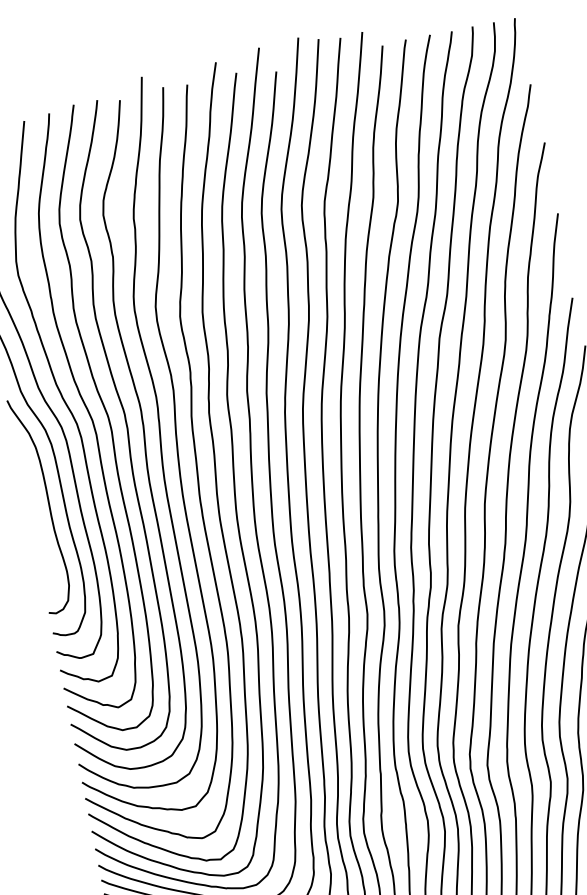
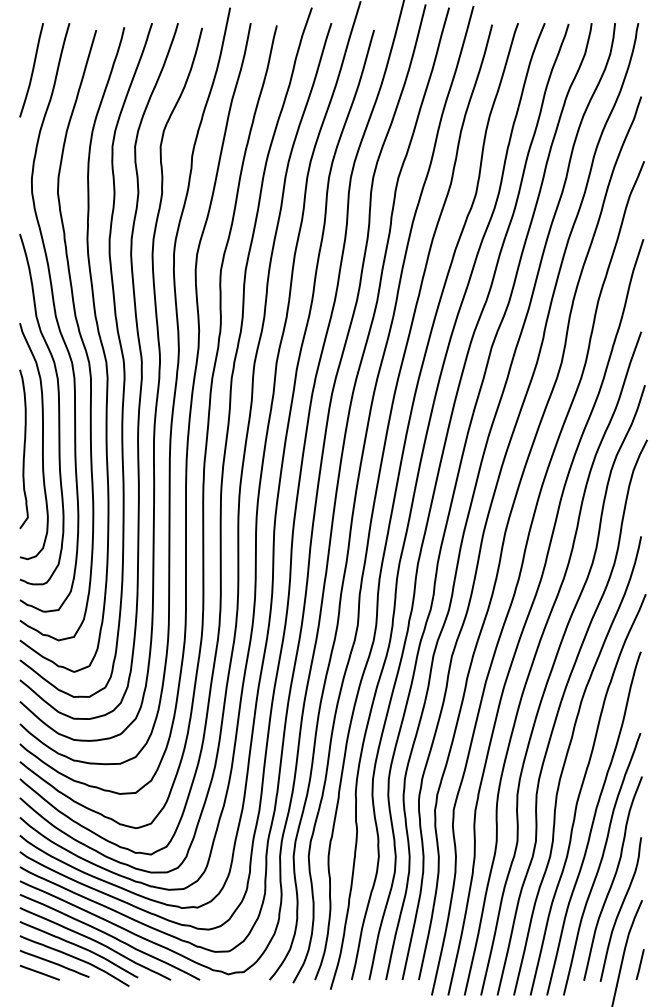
curve: (32, 514) -> (23, 449), added

